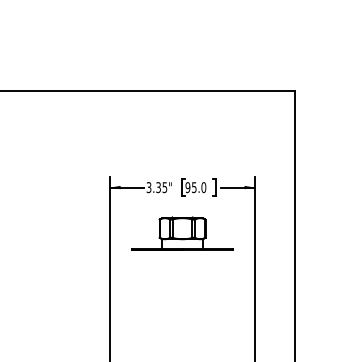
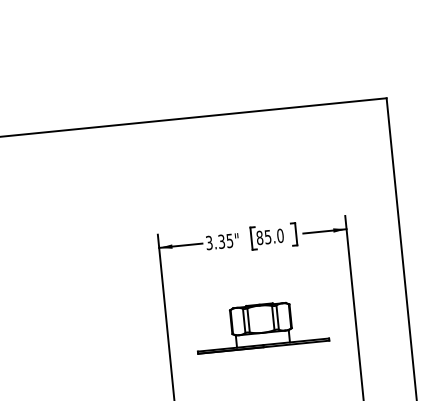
text: (187, 187) -> (259, 237), 95.0 -> 85.0
part: (182, 233) -> (261, 325), moved

